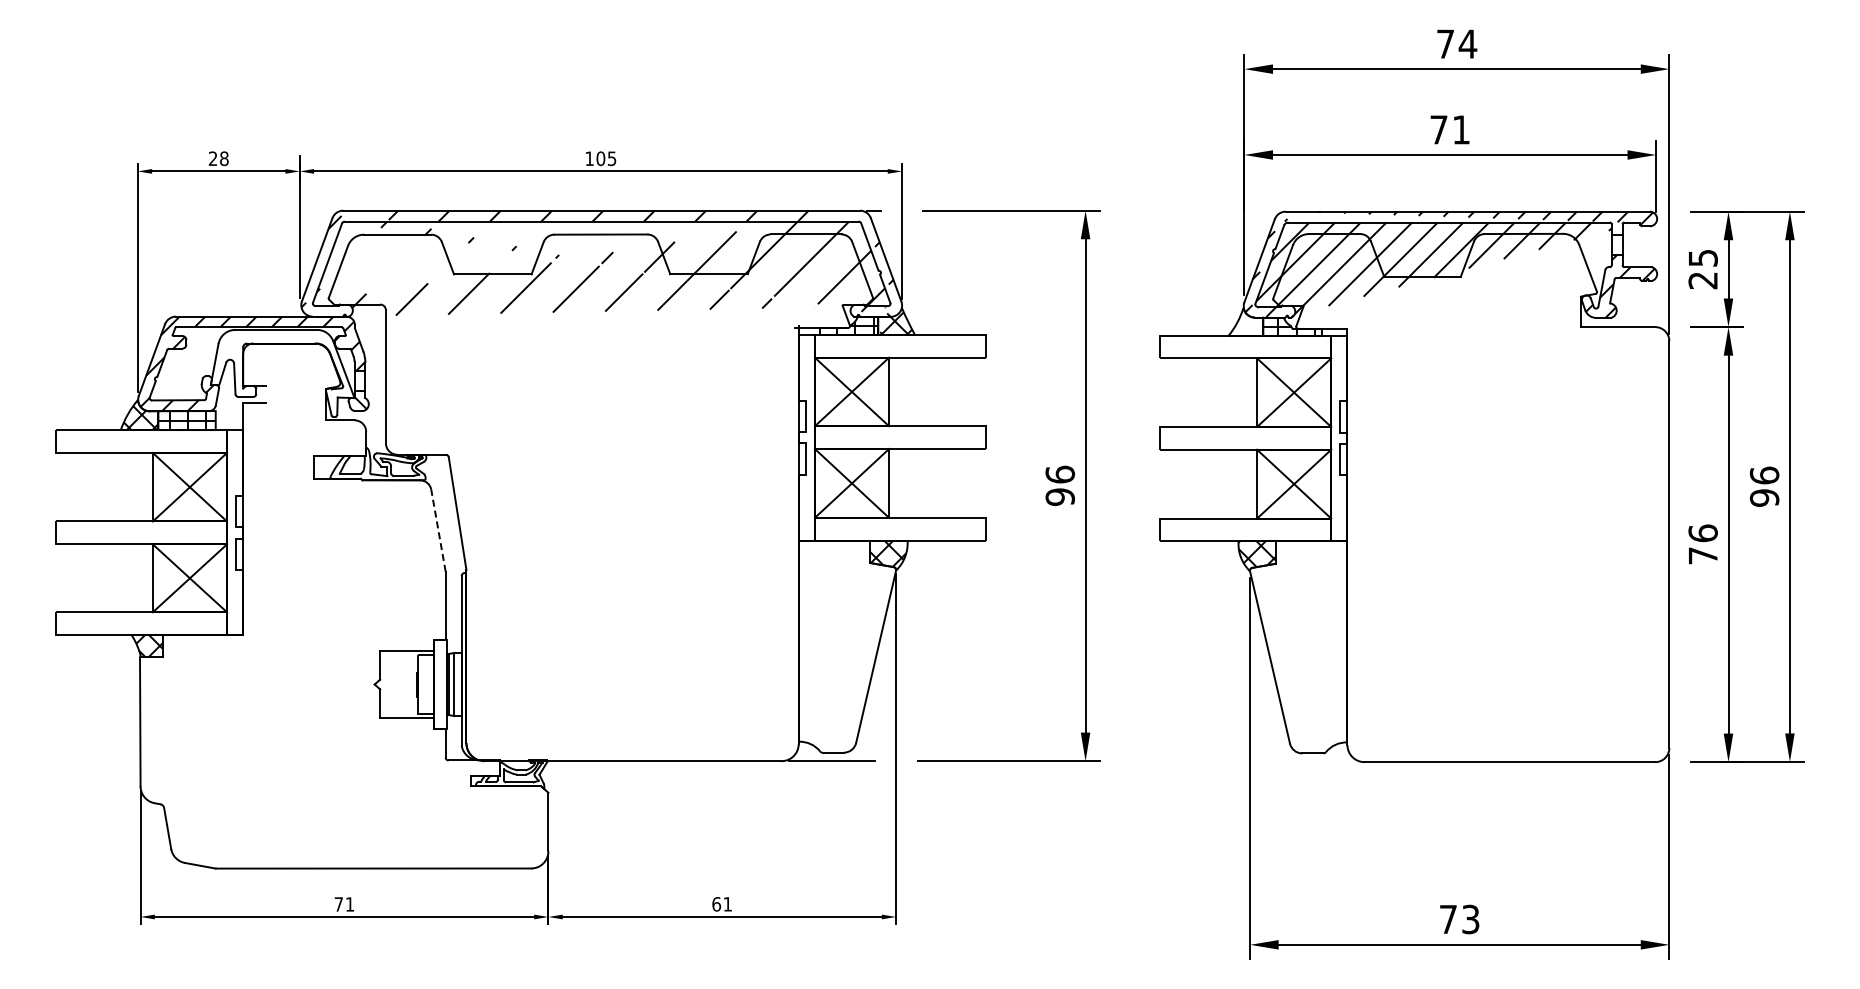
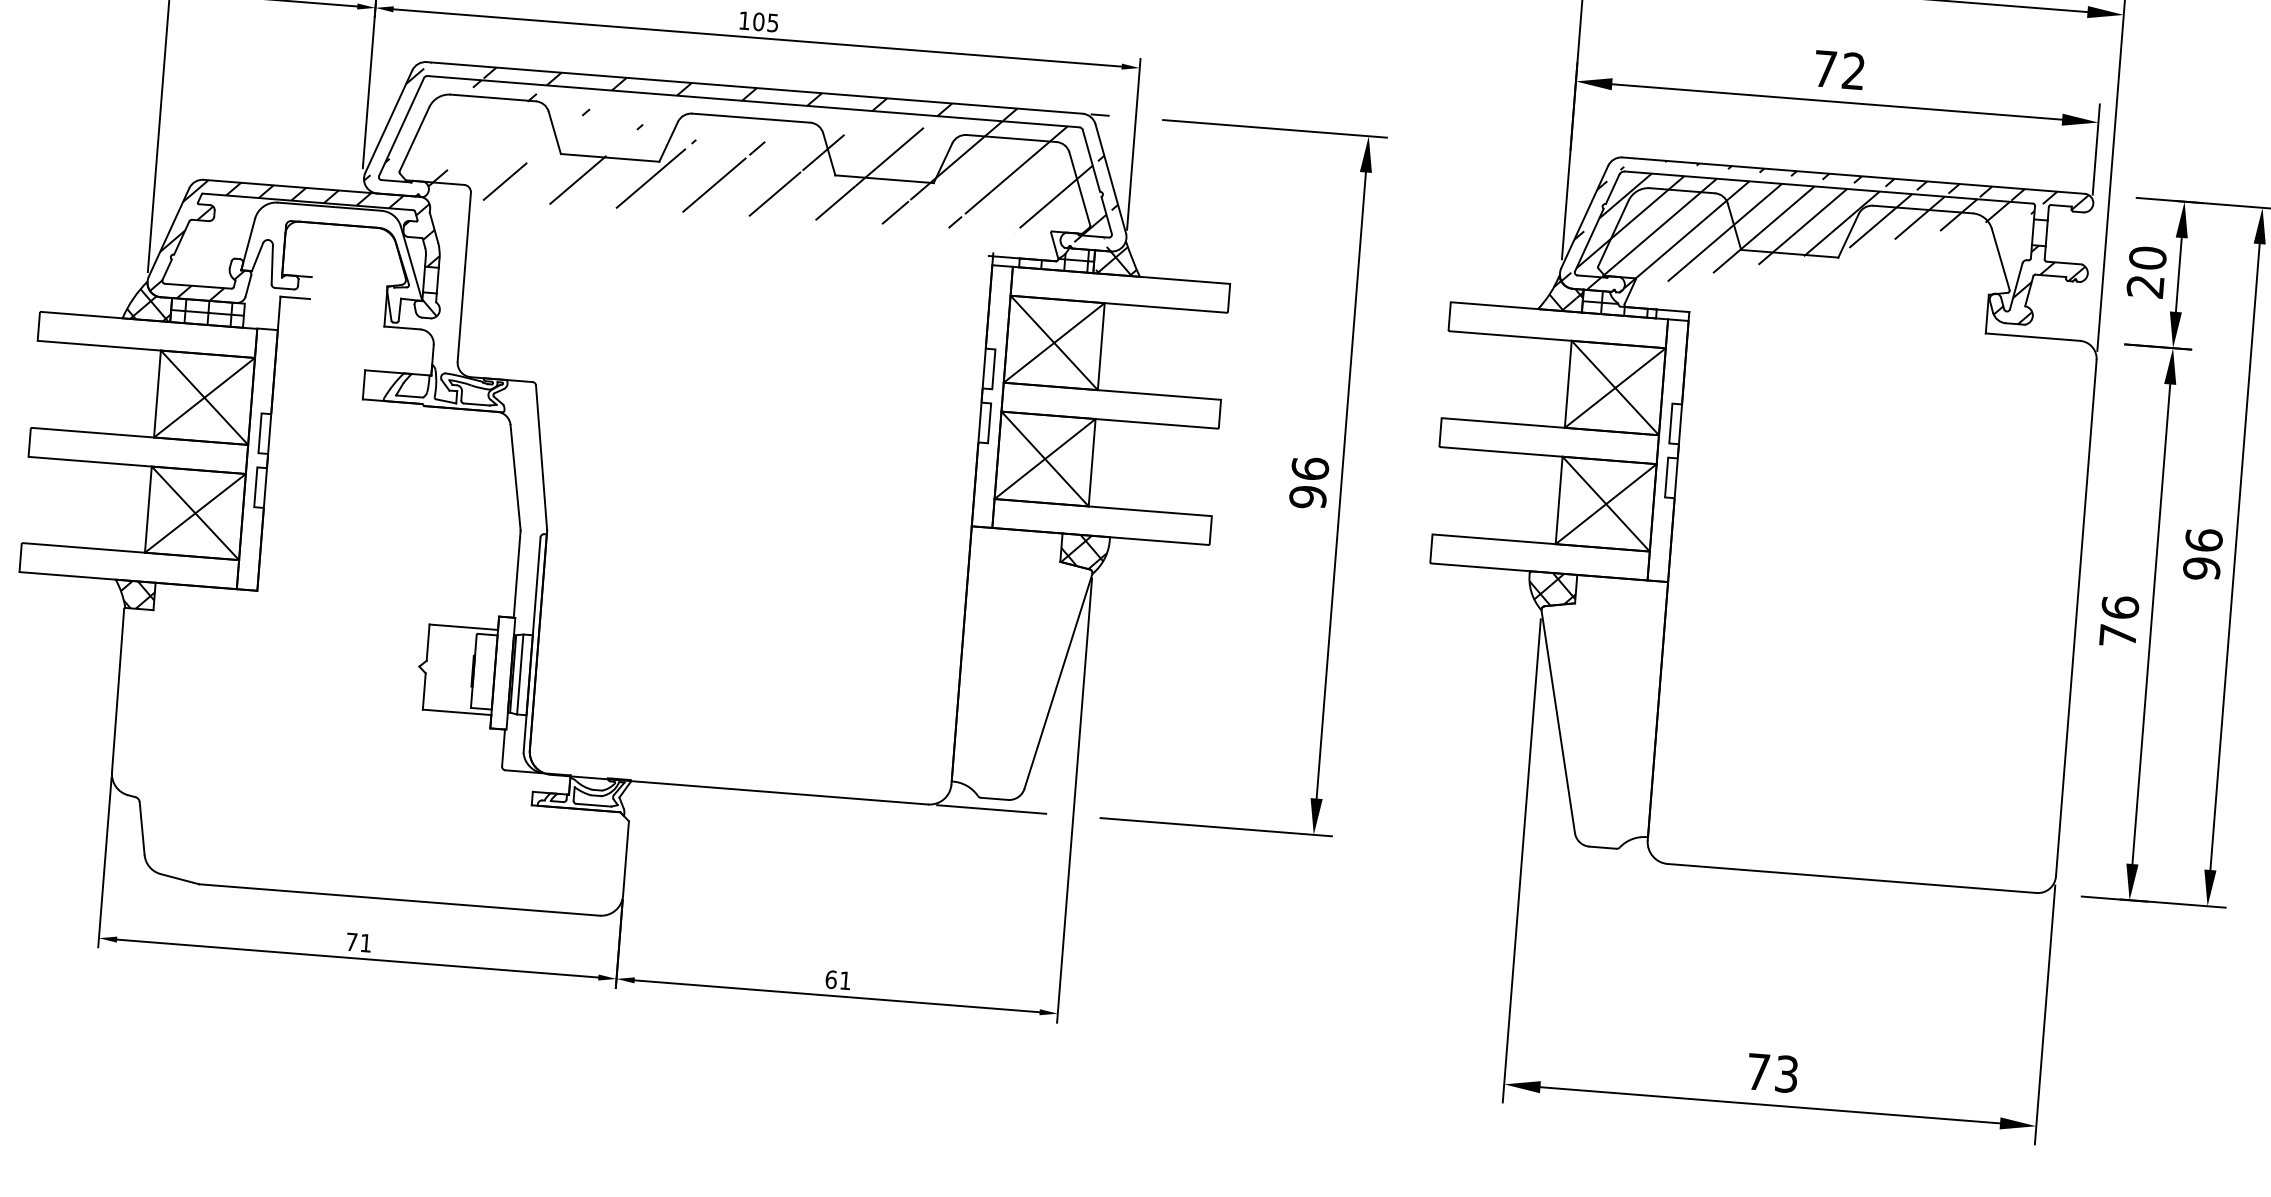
text: (1460, 129) -> (1852, 70), 71 -> 72
text: (1702, 257) -> (2147, 257), 25 -> 20
hatch: (1249, 323) -> (1565, 295), added
line: (438, 530) -> (515, 477), dashed -> solid

